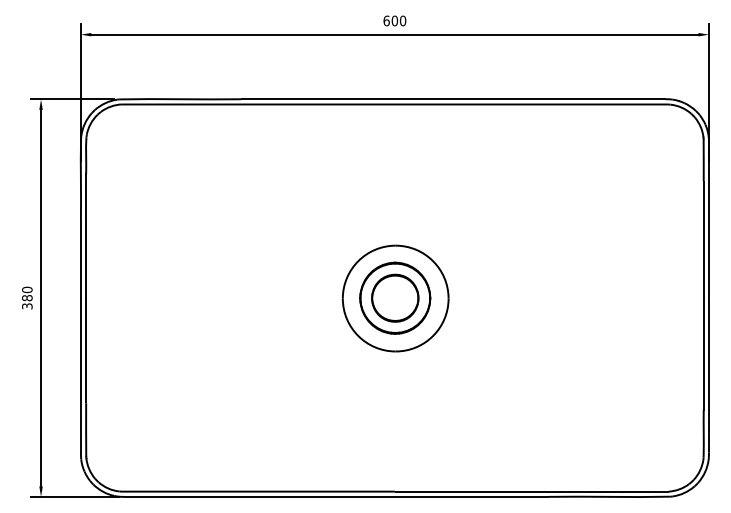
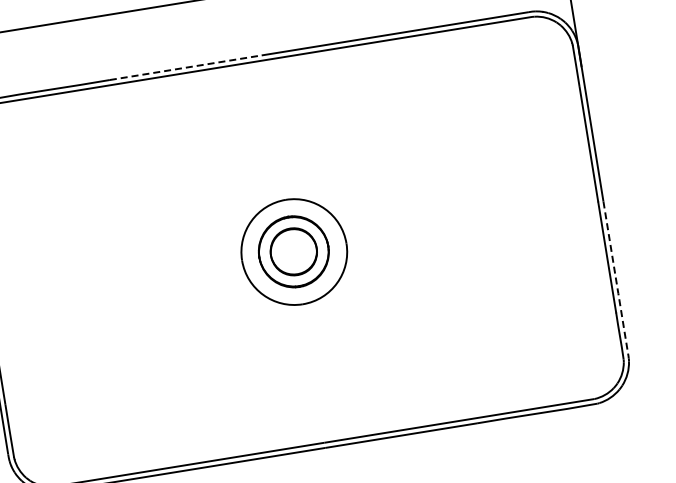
line: (318, 99) -> (186, 67), solid -> dashed
line: (708, 376) -> (615, 278), solid -> dashed

